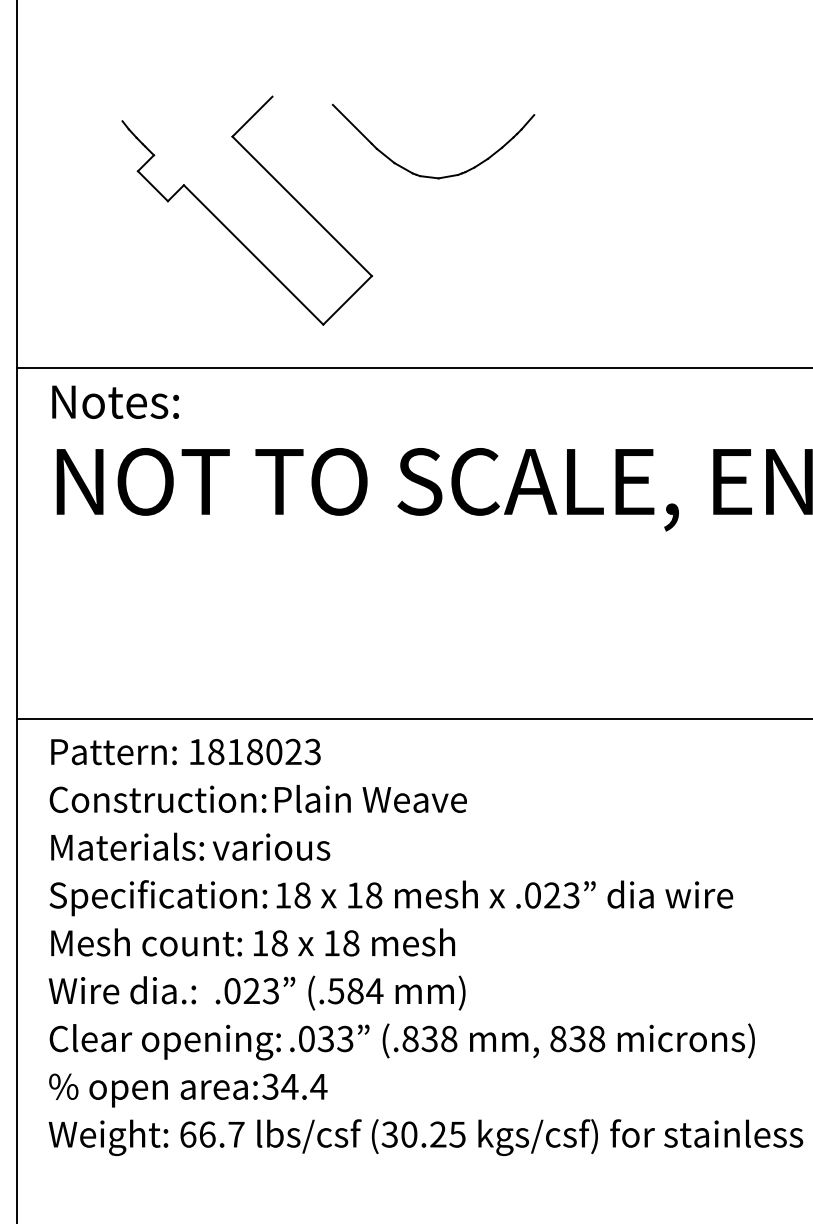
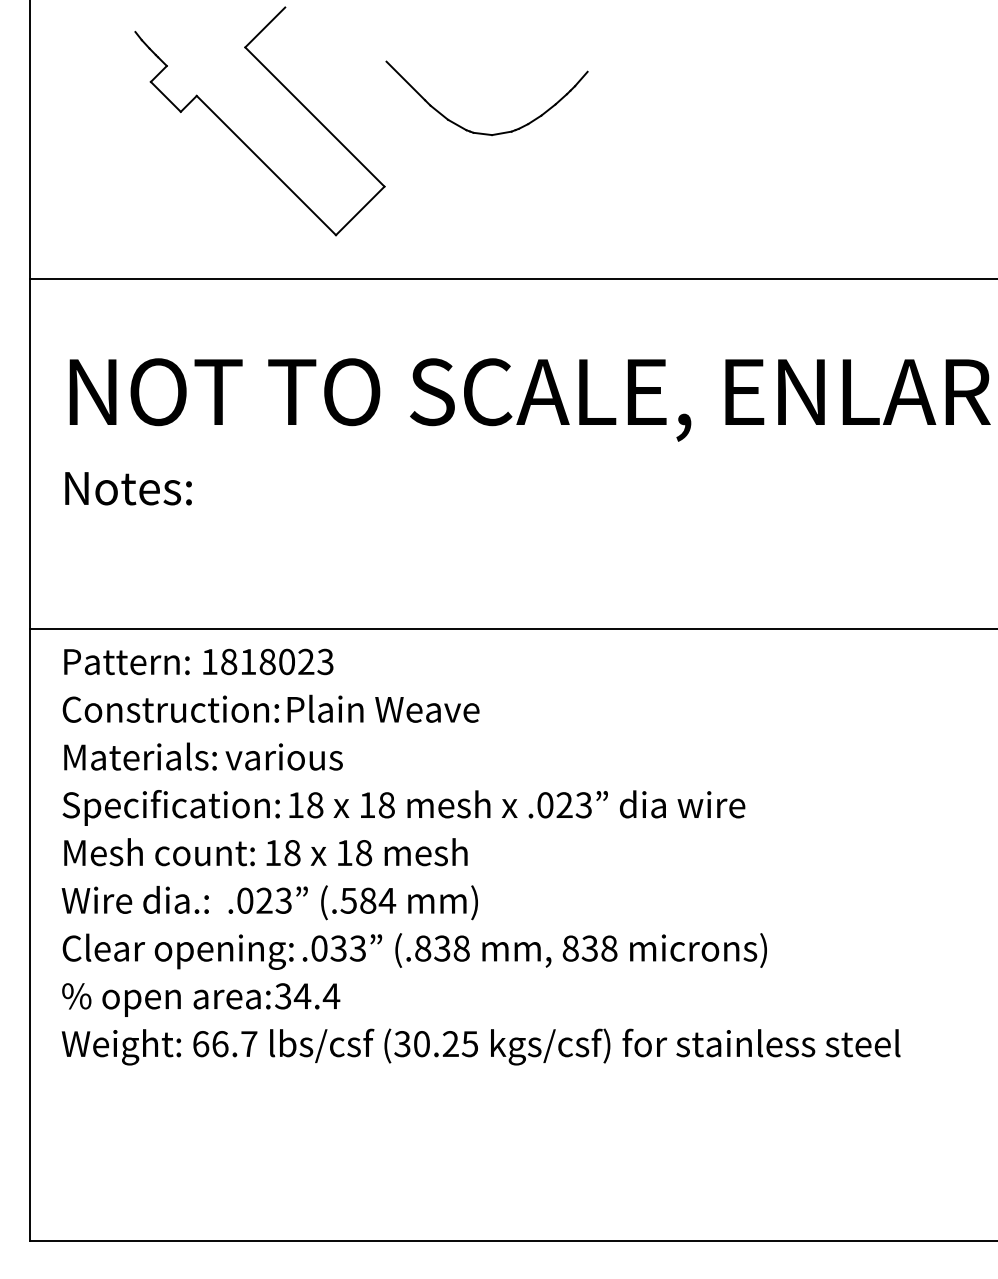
part: (427, 175) -> (481, 132), moved
text: (115, 402) -> (128, 488), moved

